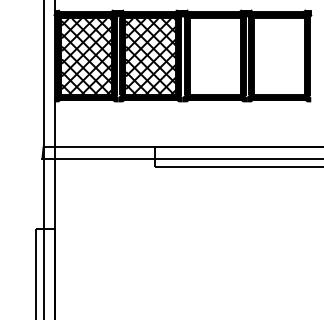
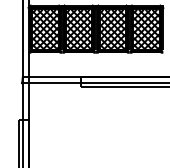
hatch: (214, 56) -> (112, 29), added
hatch: (279, 56) -> (146, 29), added

